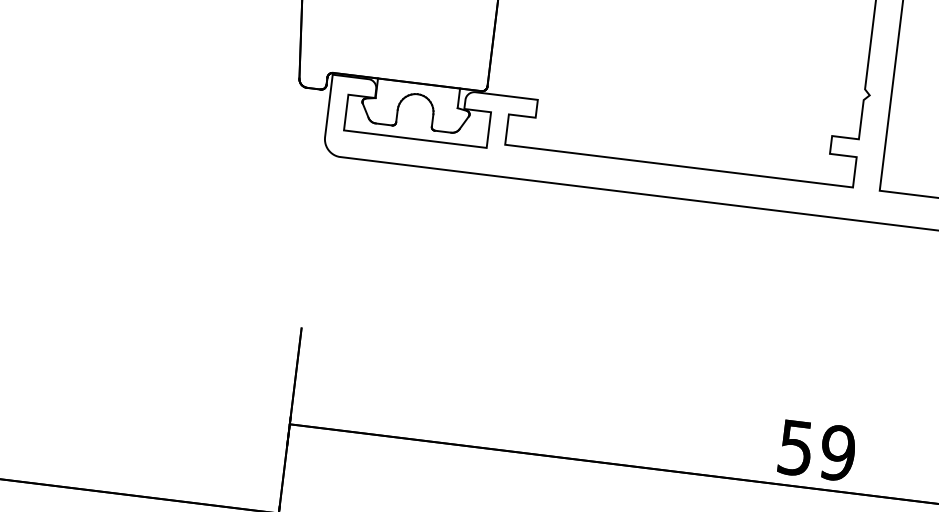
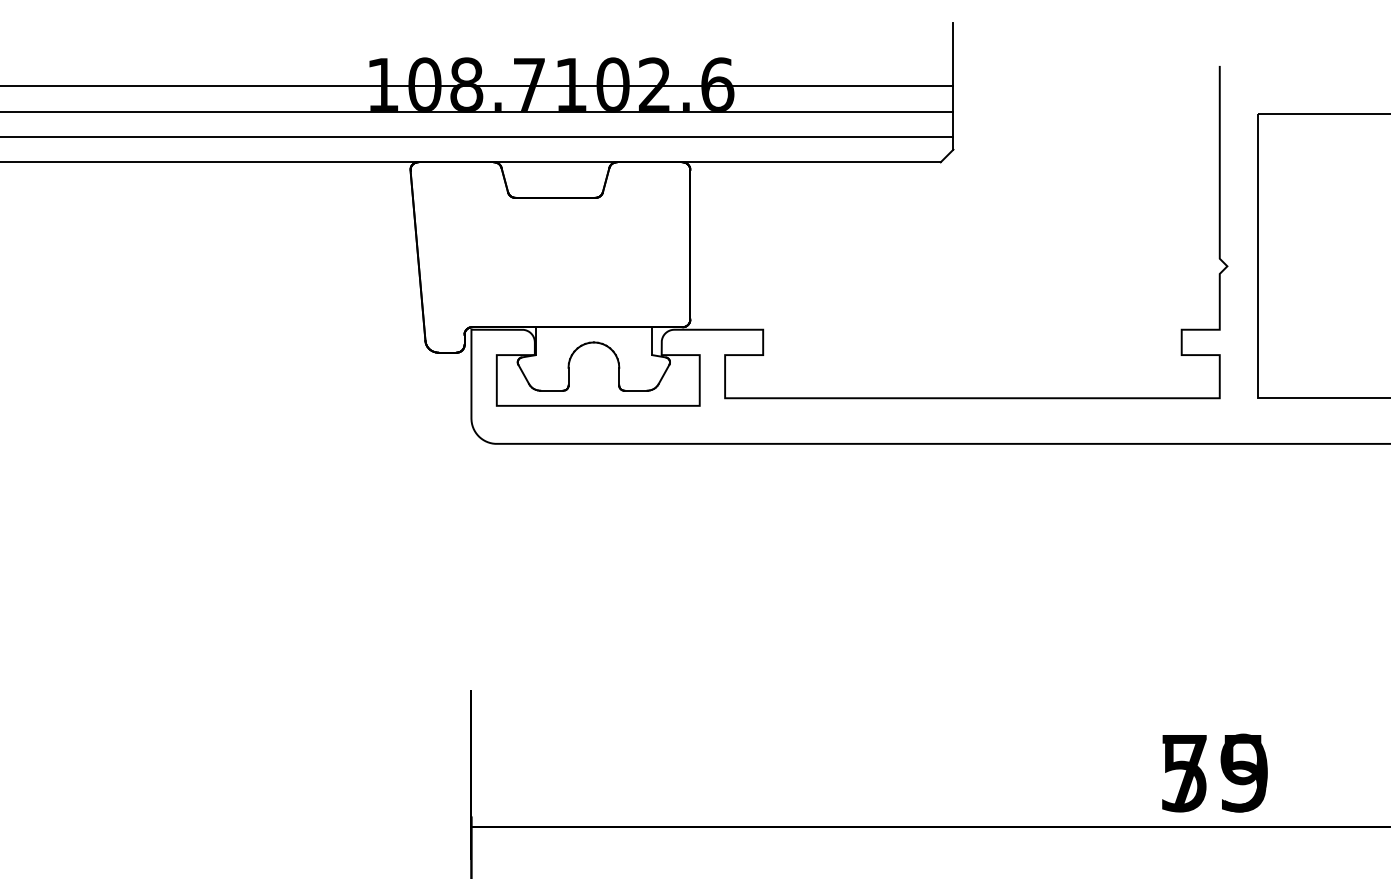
text: (816, 450) -> (1214, 772), 59 -> 75

